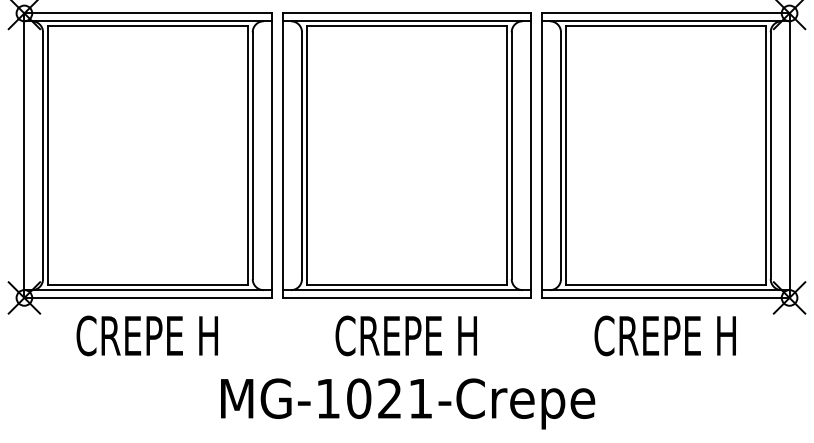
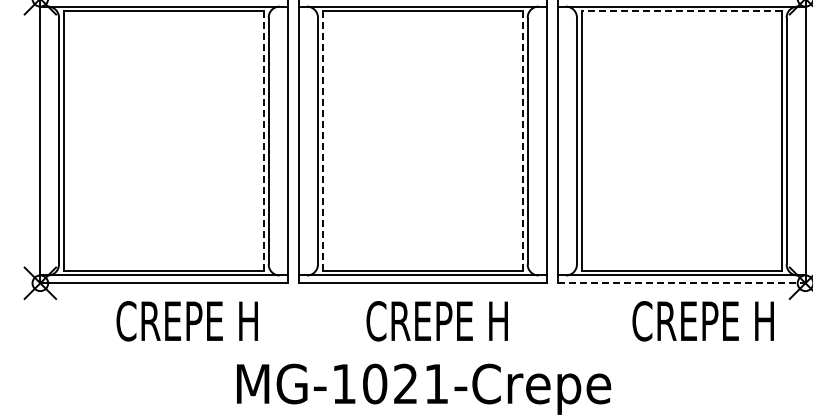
line: (665, 26) -> (681, 11), solid -> dashed
line: (248, 155) -> (264, 140), solid -> dashed
line: (306, 155) -> (322, 140), solid -> dashed
line: (507, 155) -> (523, 140), solid -> dashed
line: (665, 297) -> (681, 282), solid -> dashed
text: (146, 335) -> (186, 320), moved
text: (405, 335) -> (436, 320), moved
text: (664, 335) -> (702, 320), moved

